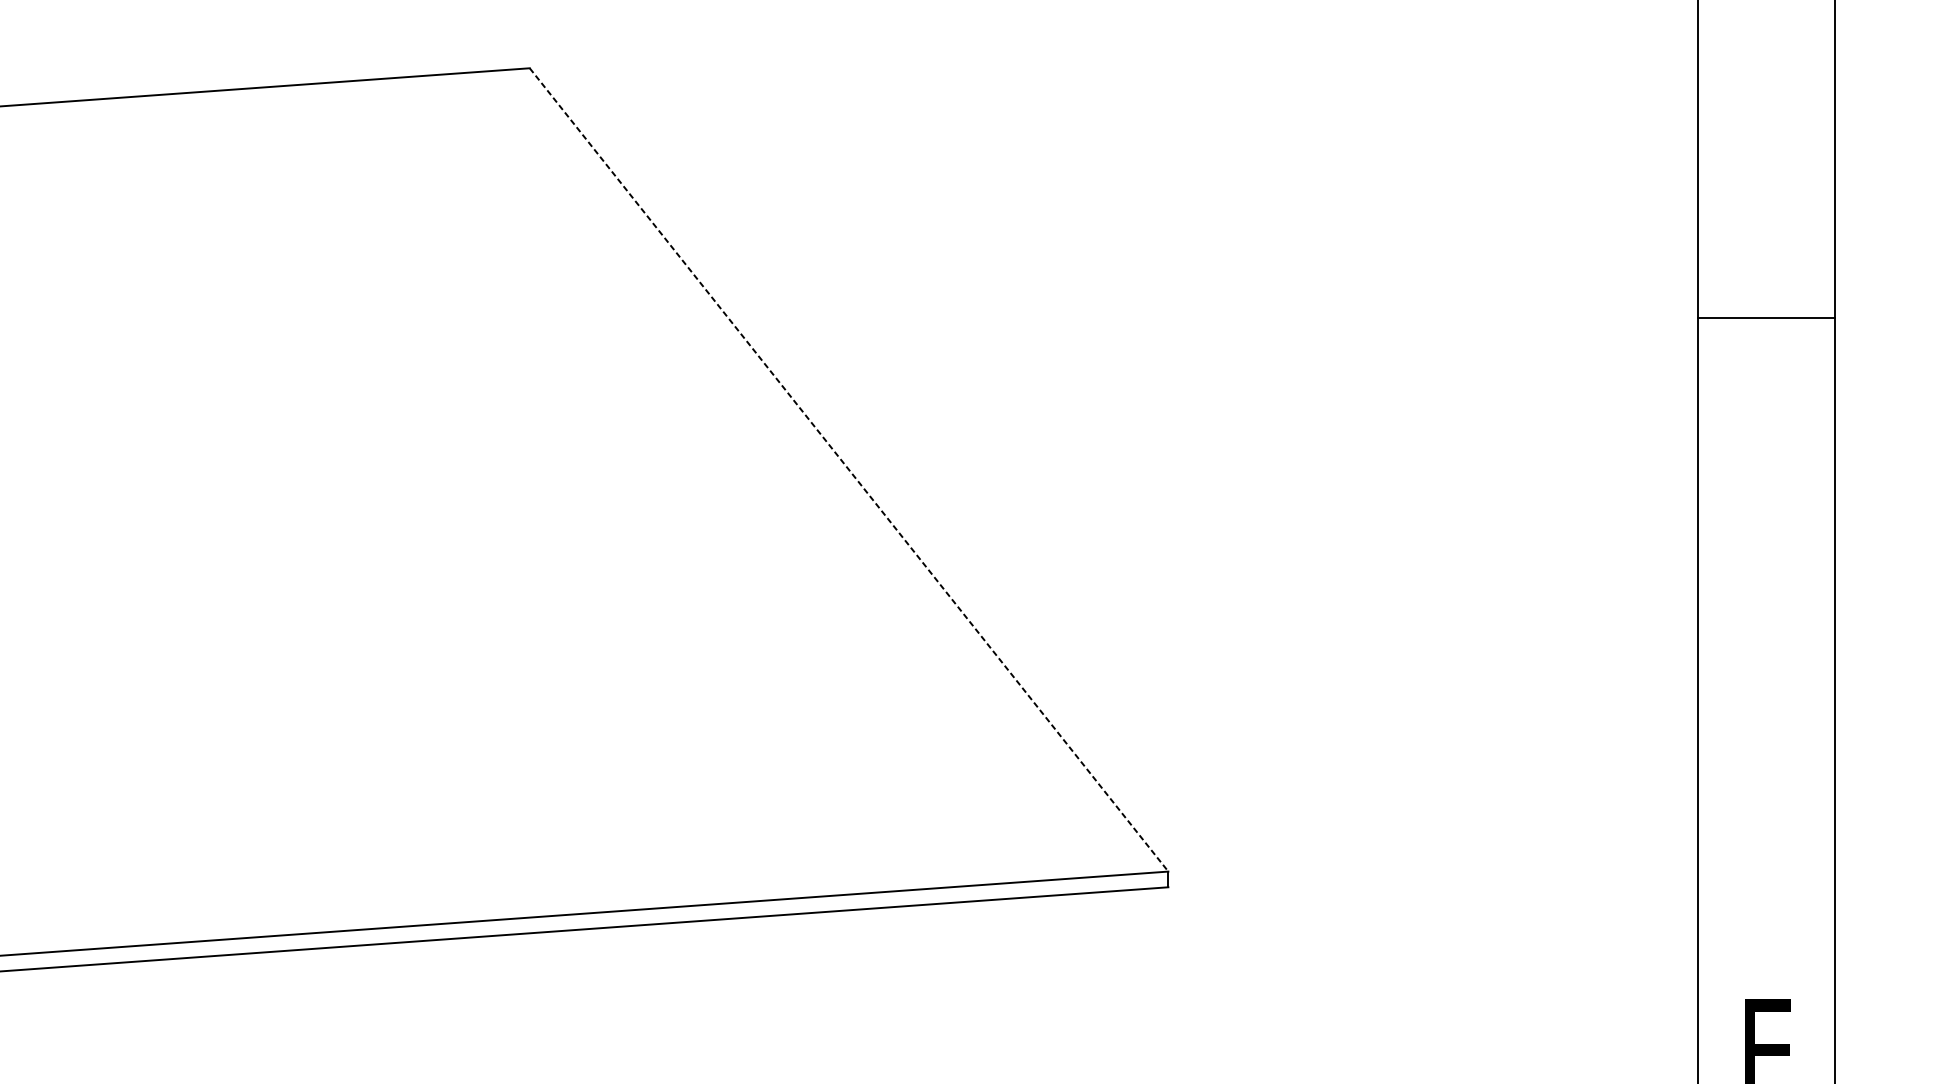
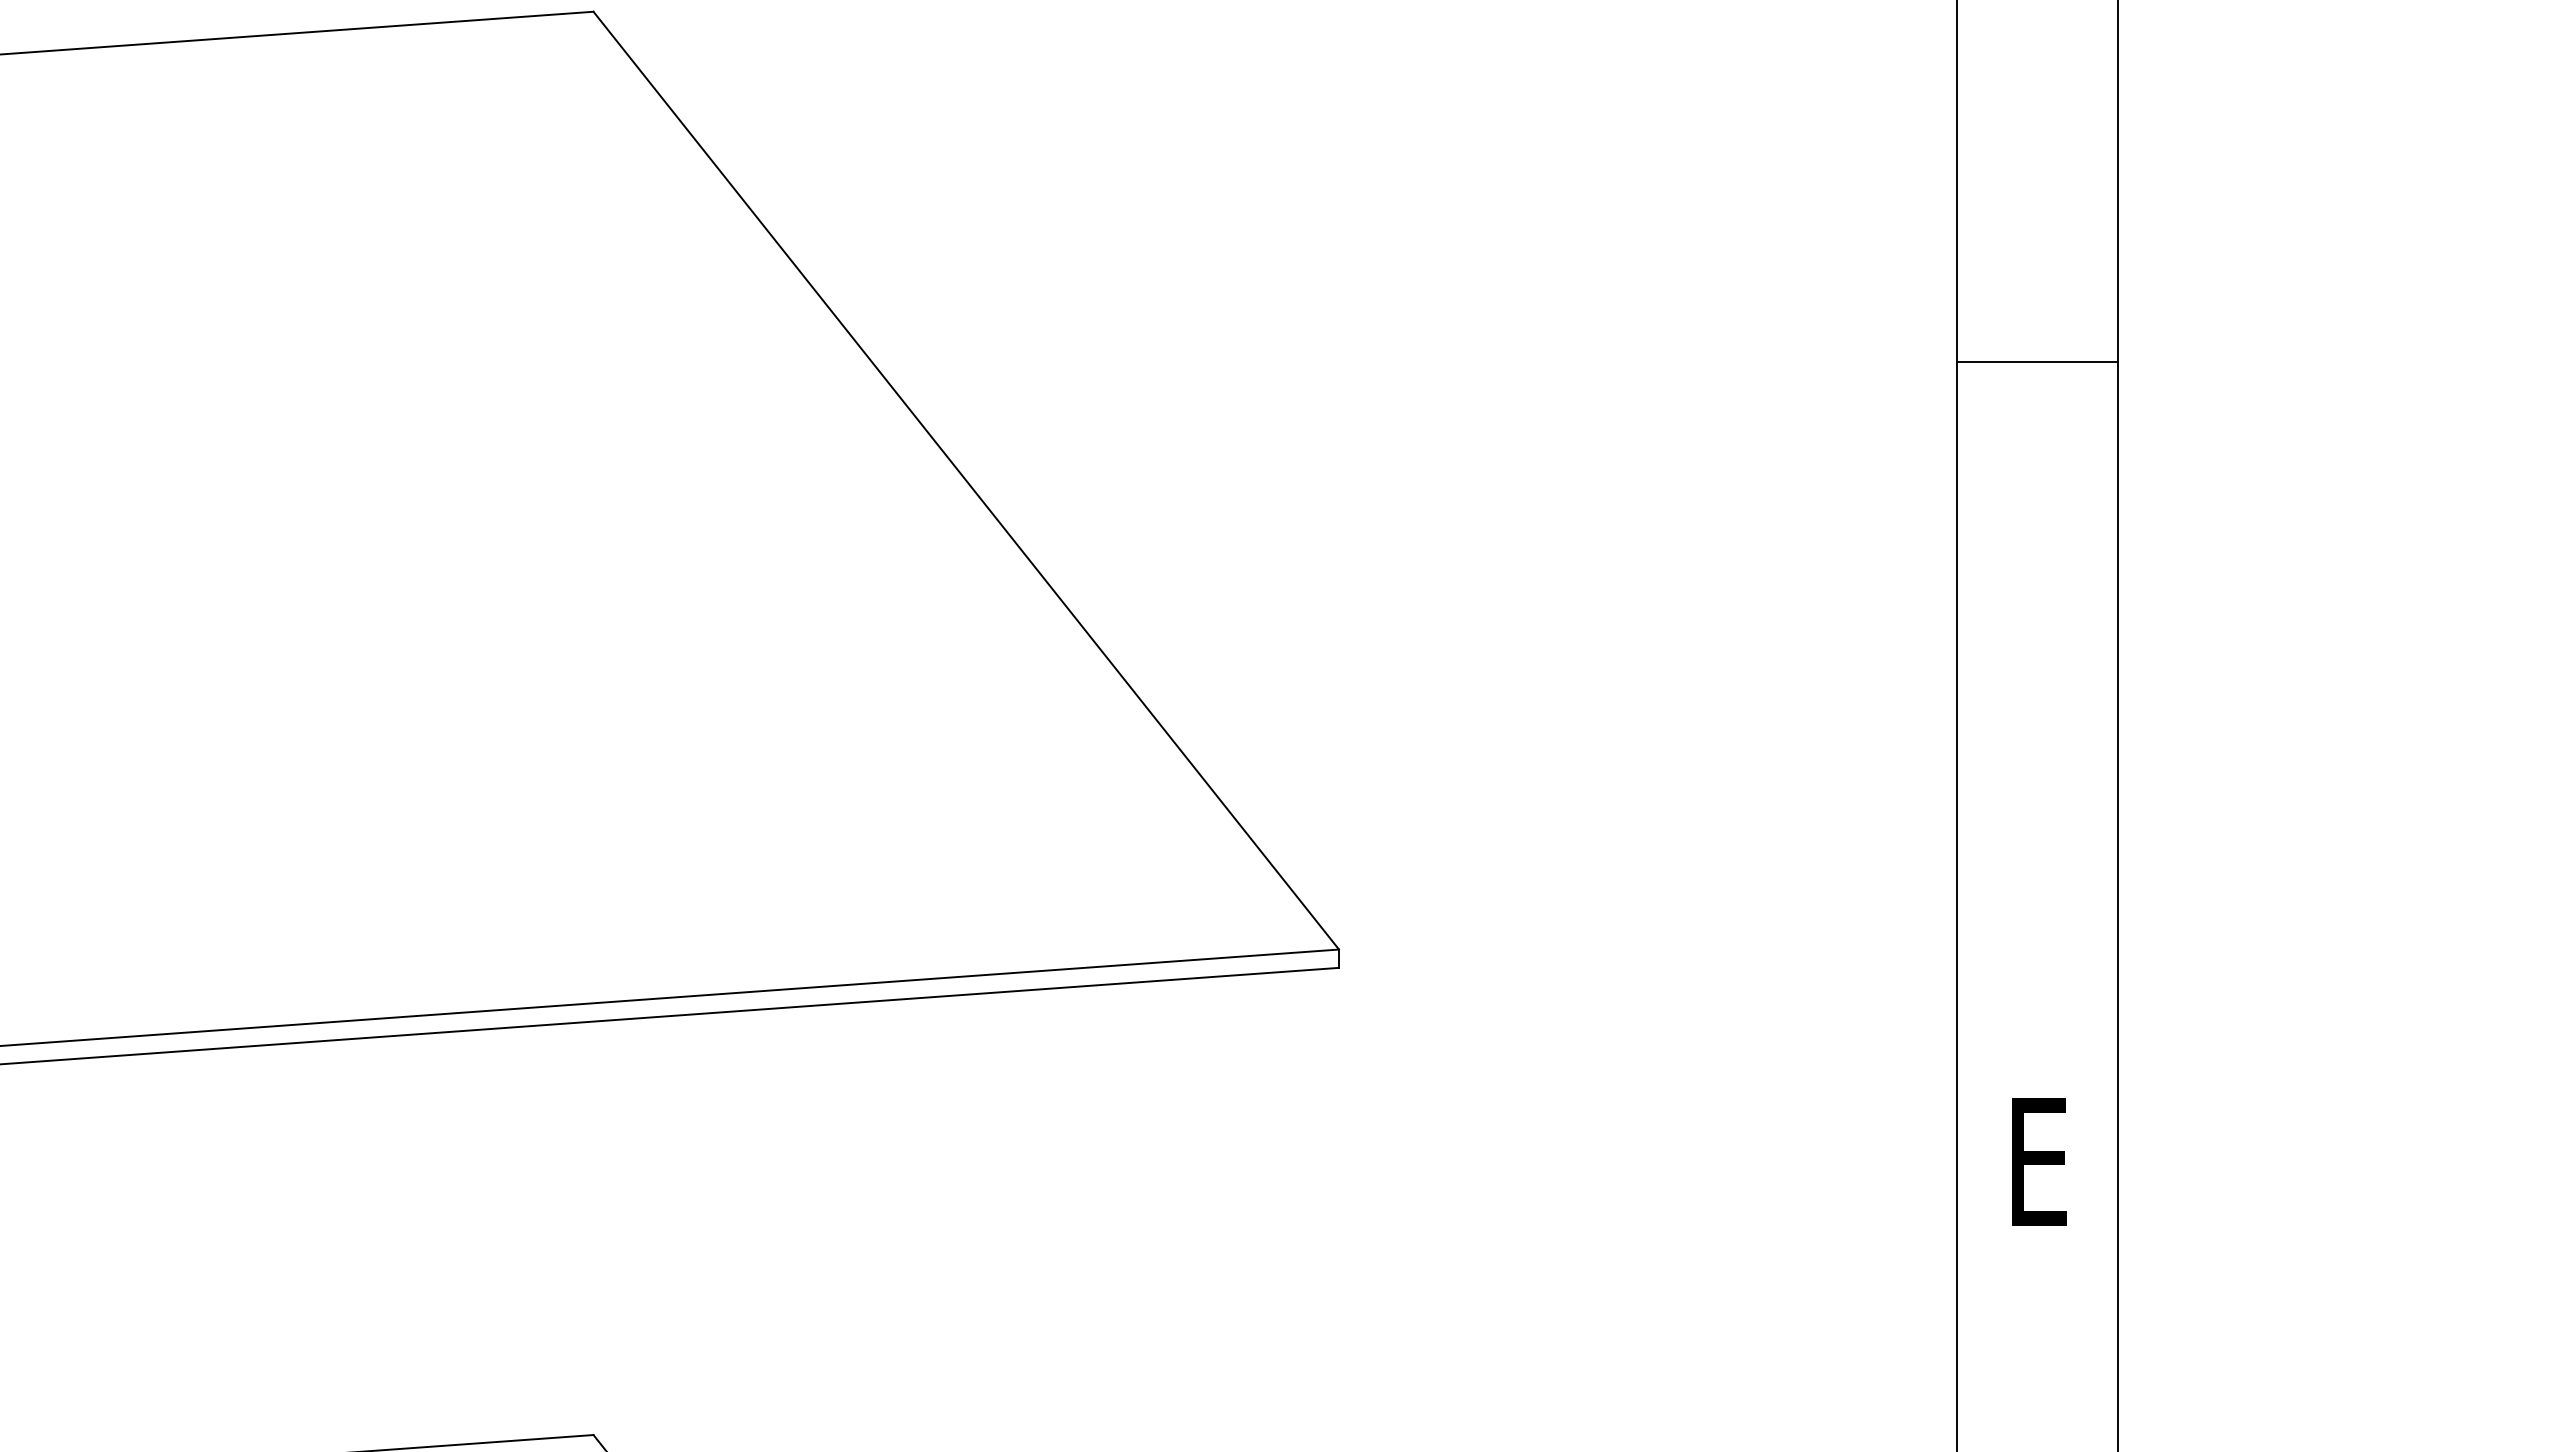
line: (1766, 318) -> (2037, 361), moved
line: (849, 470) -> (966, 481), dashed -> solid

